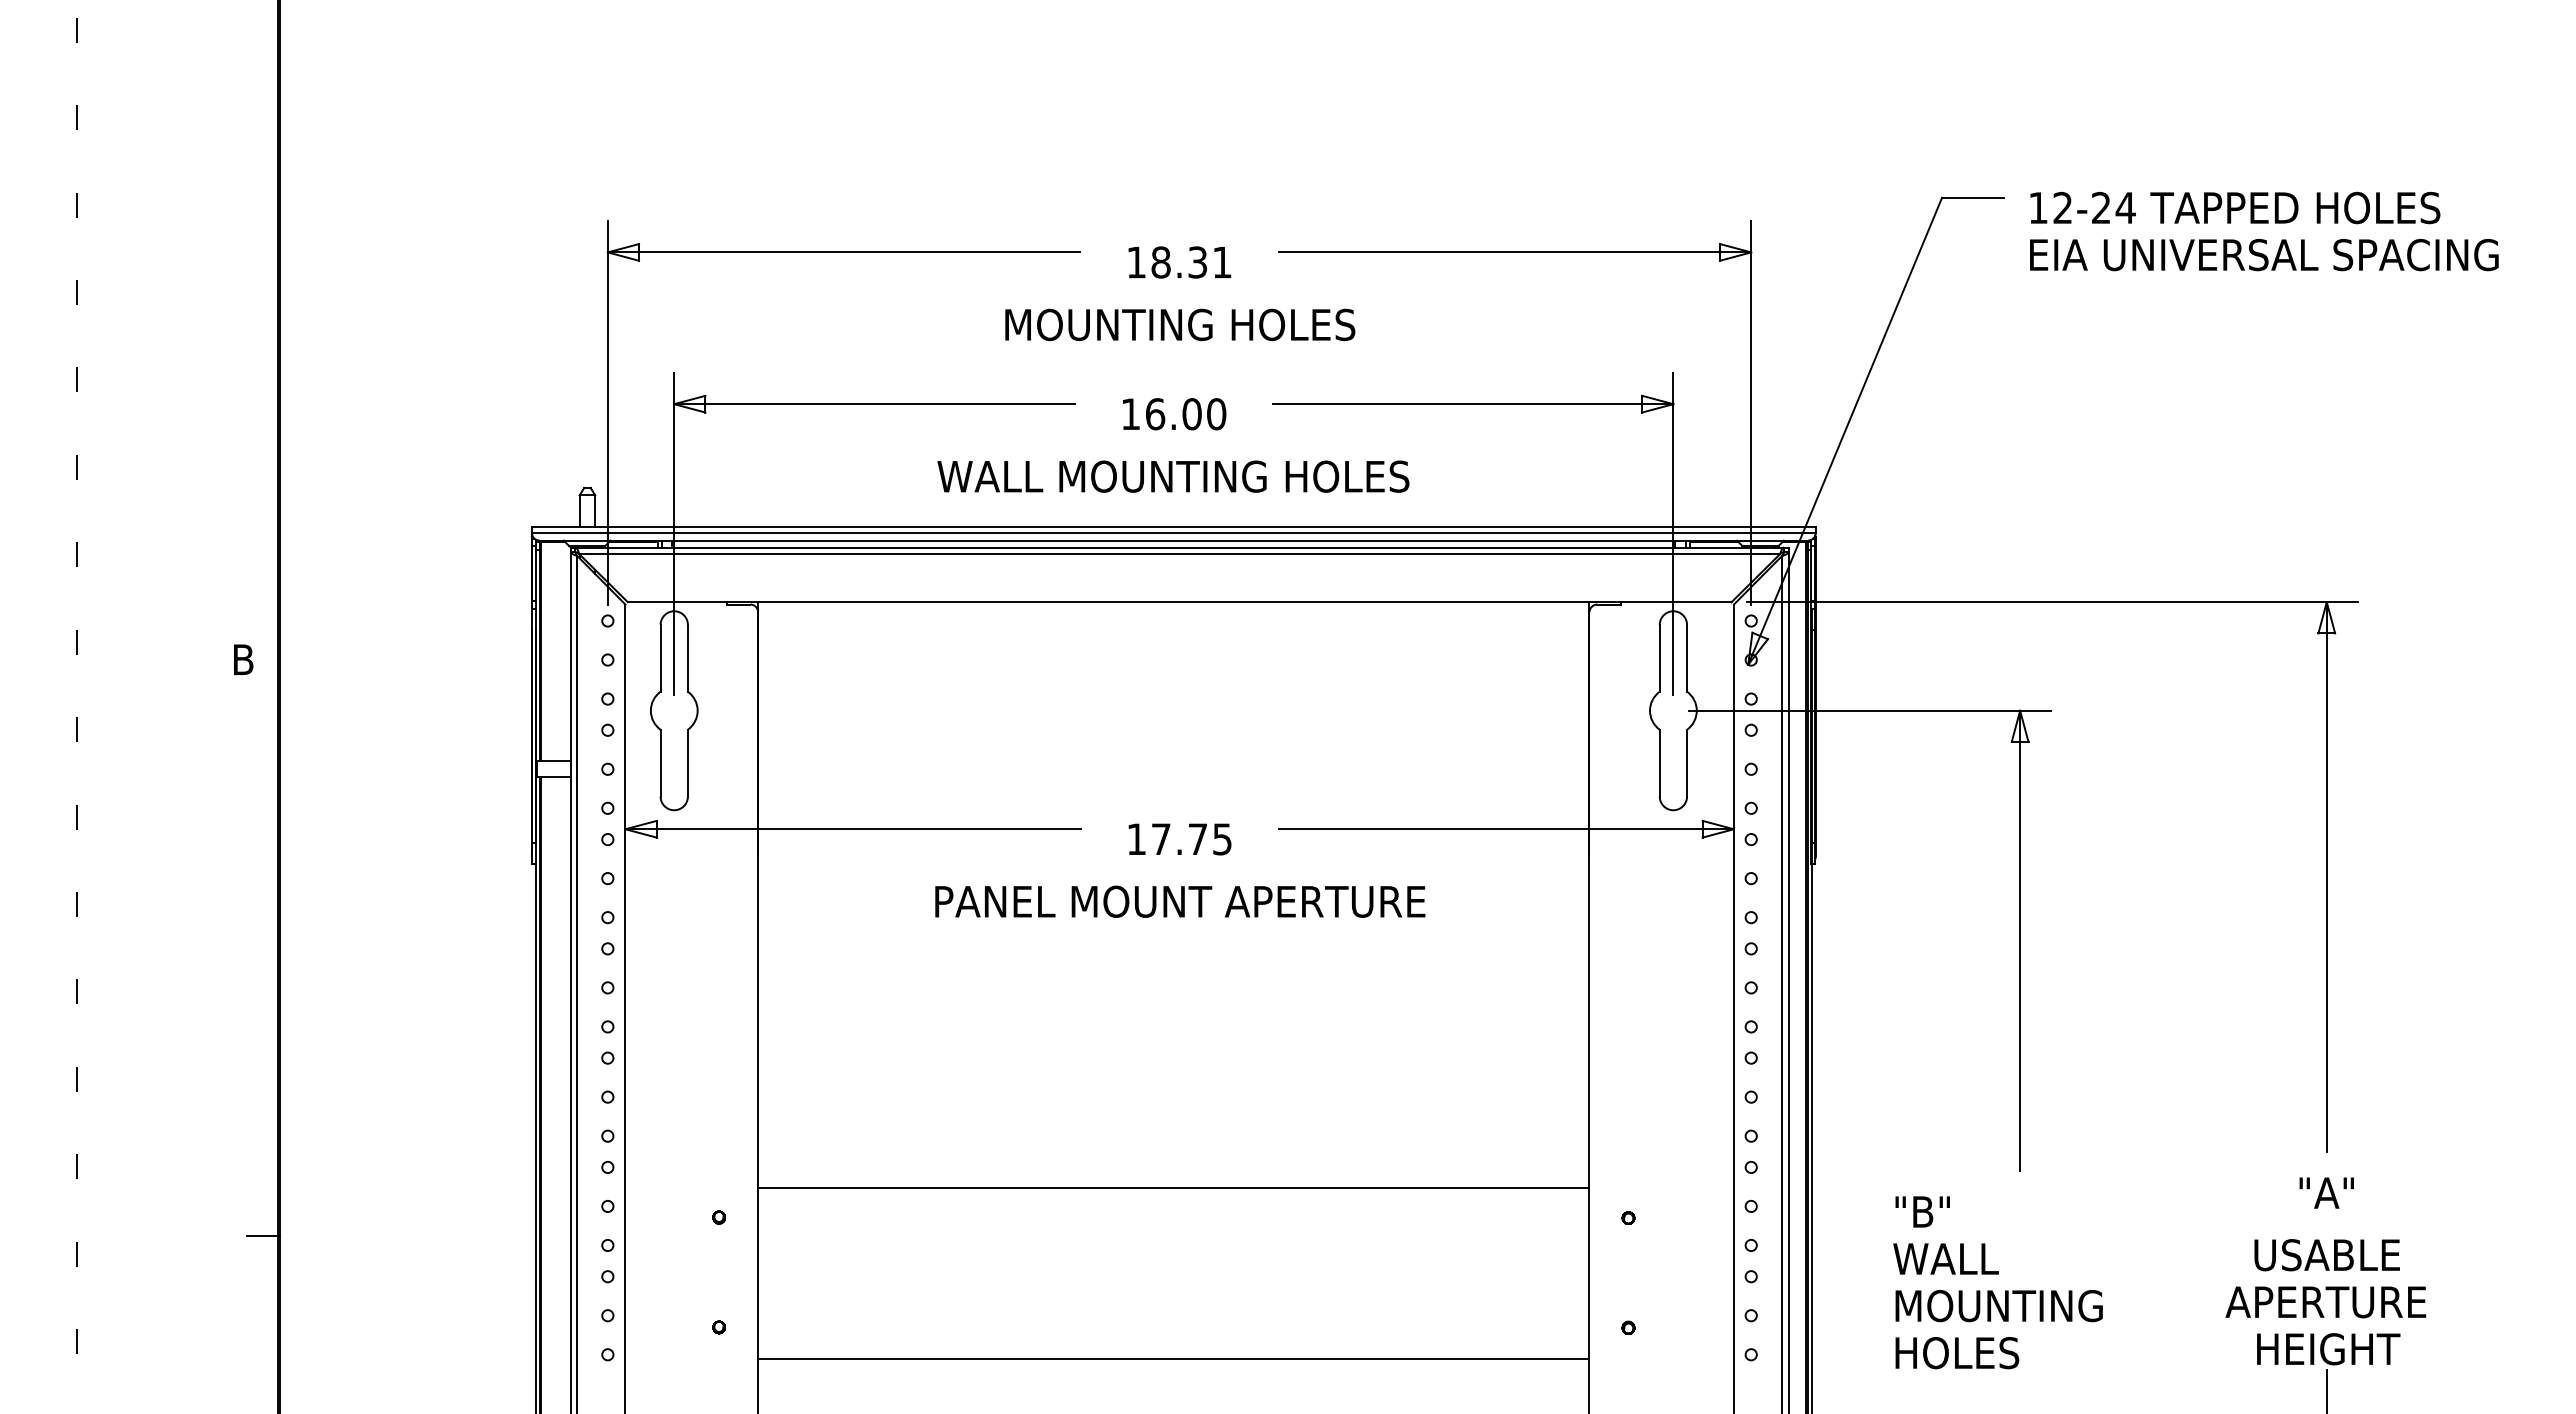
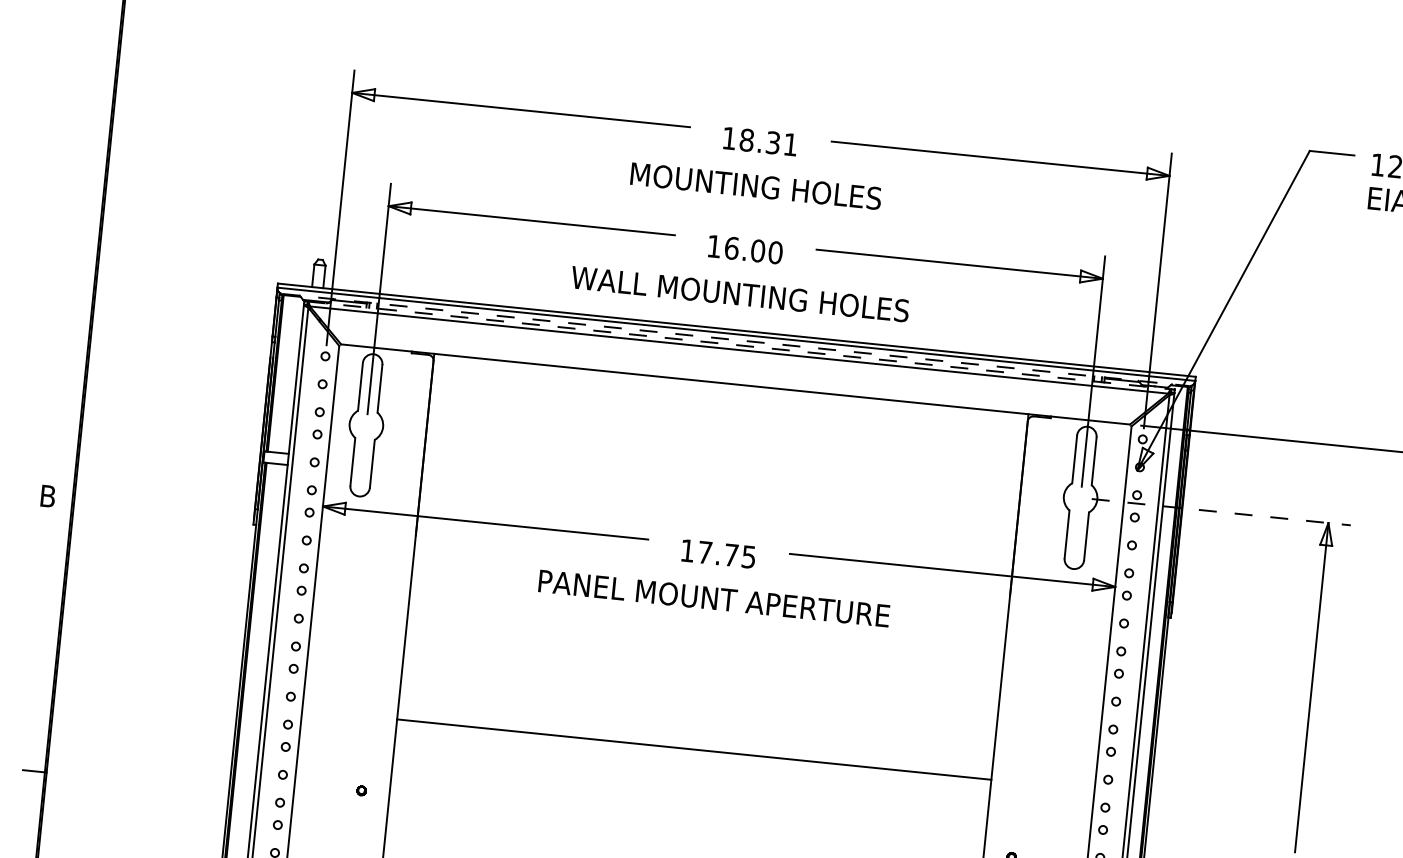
line: (1174, 540) -> (736, 339), solid -> dashed
line: (1180, 547) -> (740, 345), solid -> dashed
text: (243, 659) -> (48, 496), moved
line: (1870, 710) -> (1221, 512), solid -> dashed
line: (1173, 1187) -> (694, 749), moved

